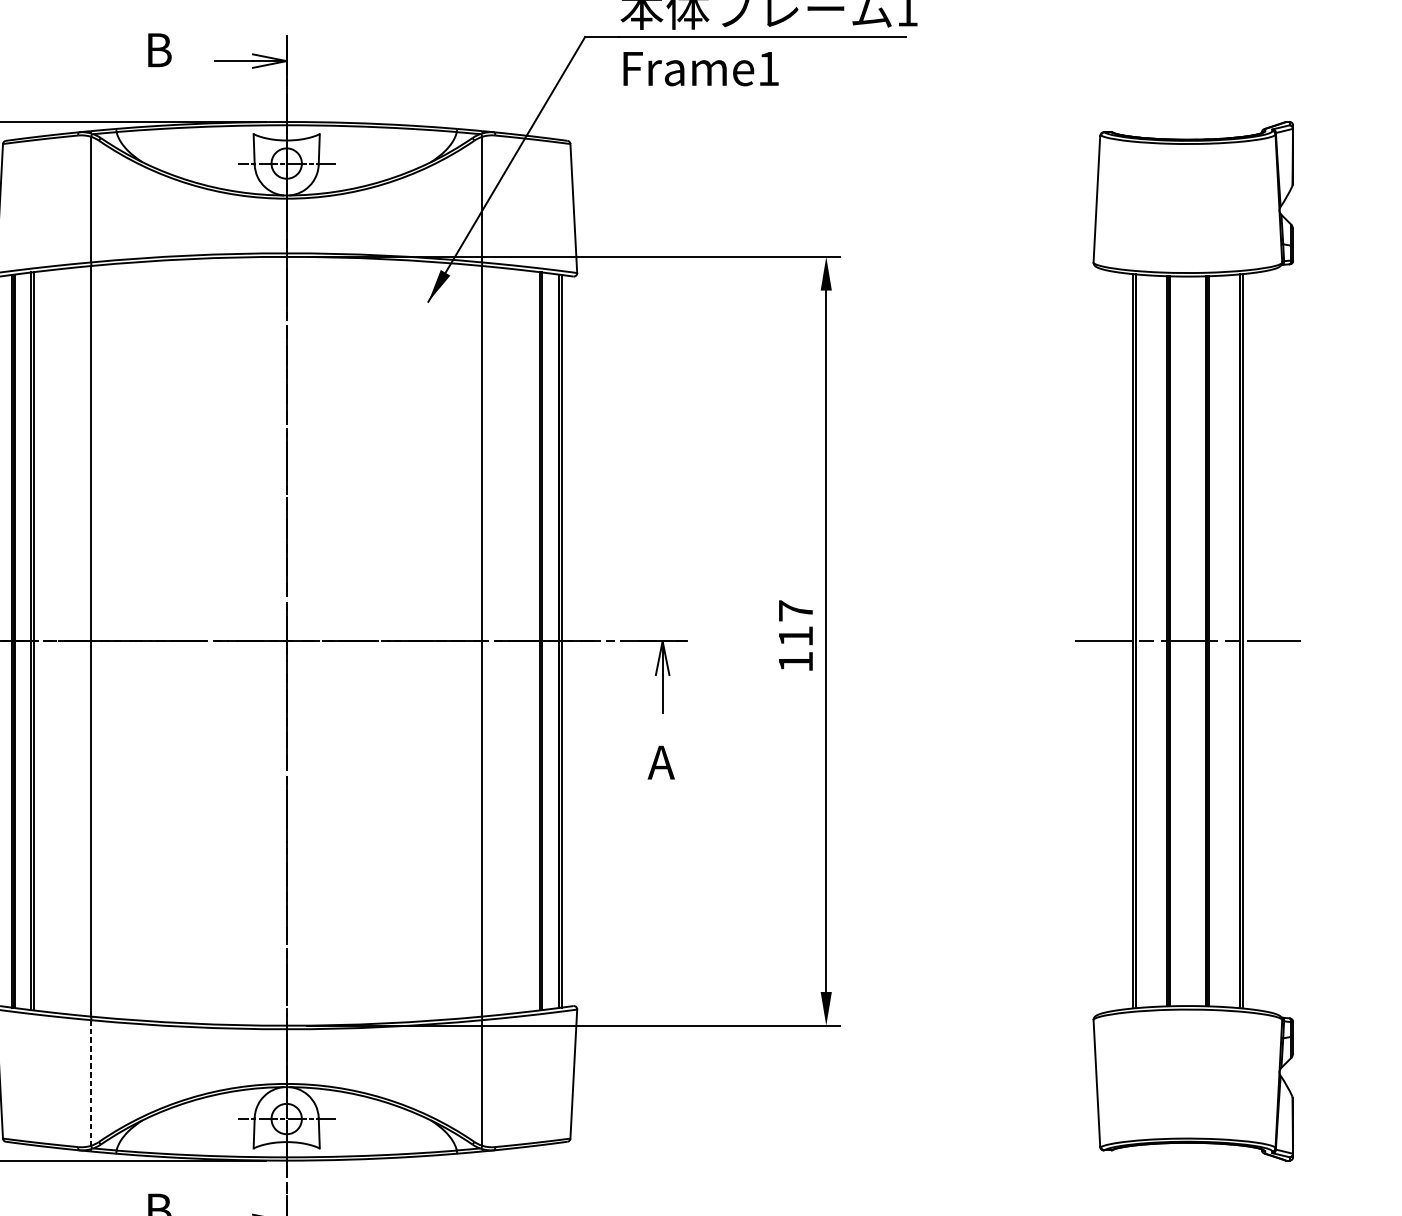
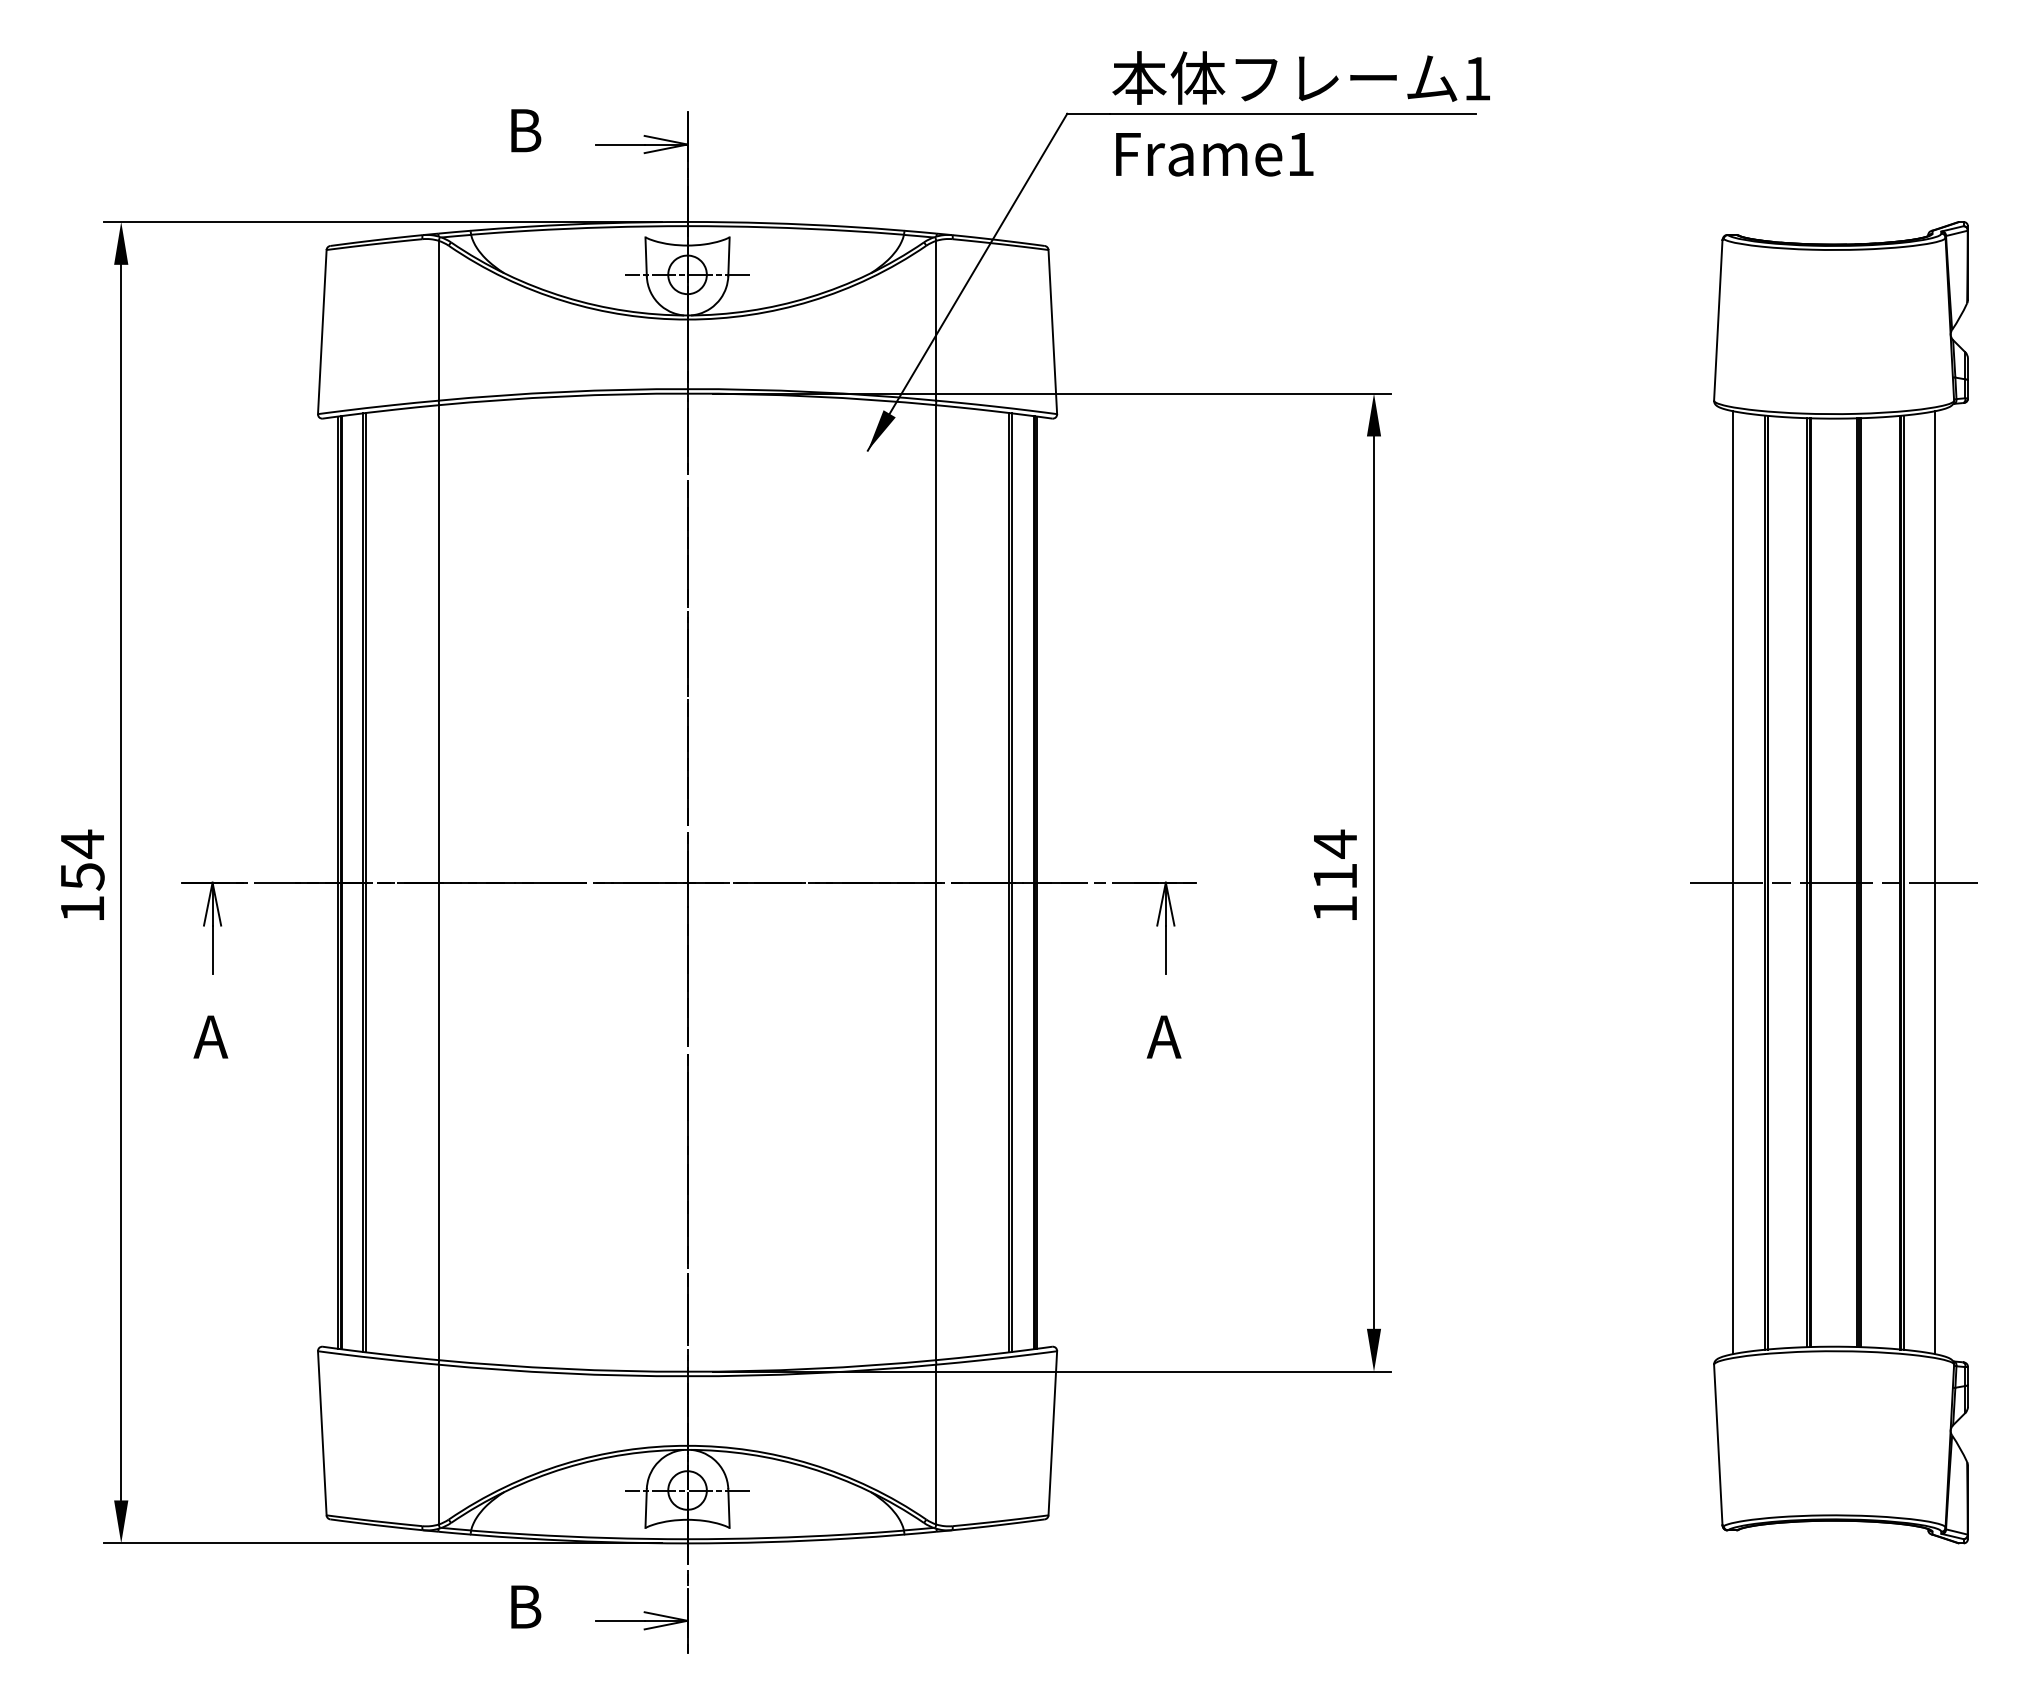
text: (796, 610) -> (1335, 843), 117 -> 114
line: (1108, 641) -> (1733, 882), added
line: (1266, 641) -> (1934, 882), added
line: (90, 1082) -> (438, 1444), dashed -> solid

